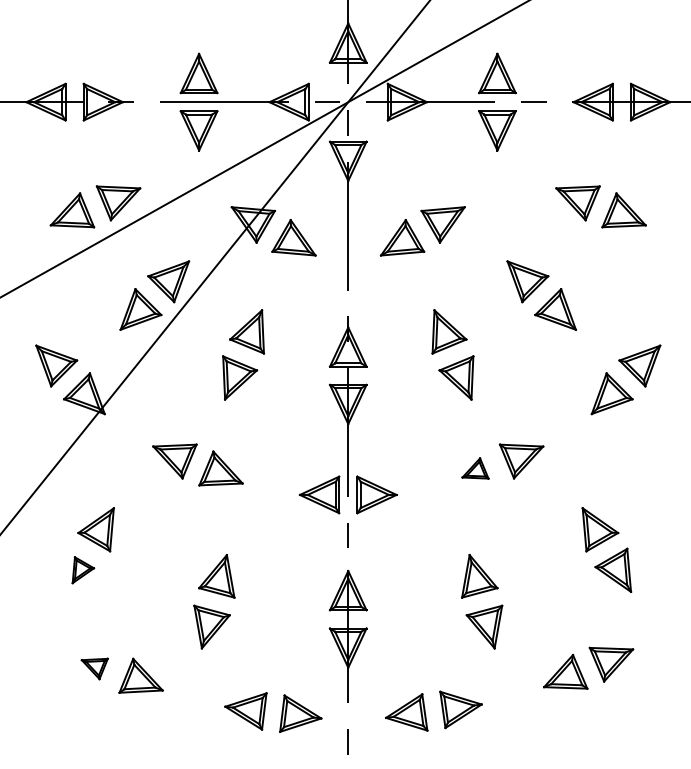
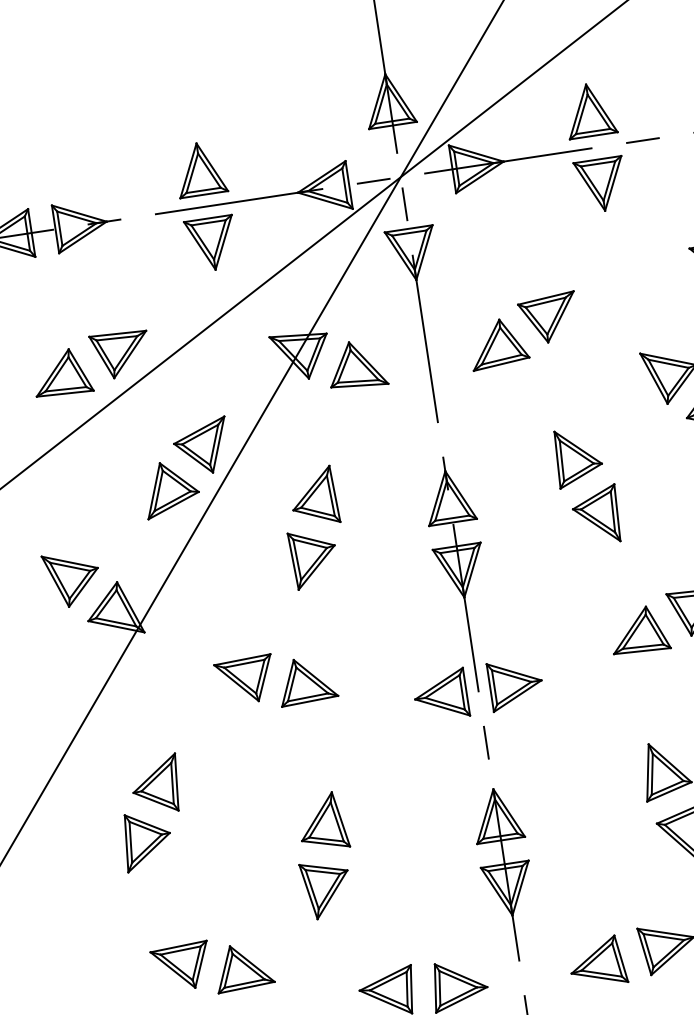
part: (475, 468) -> (639, 630), size x1.67
part: (83, 569) -> (147, 839), size x1.67
part: (94, 668) -> (181, 966), size x1.67

